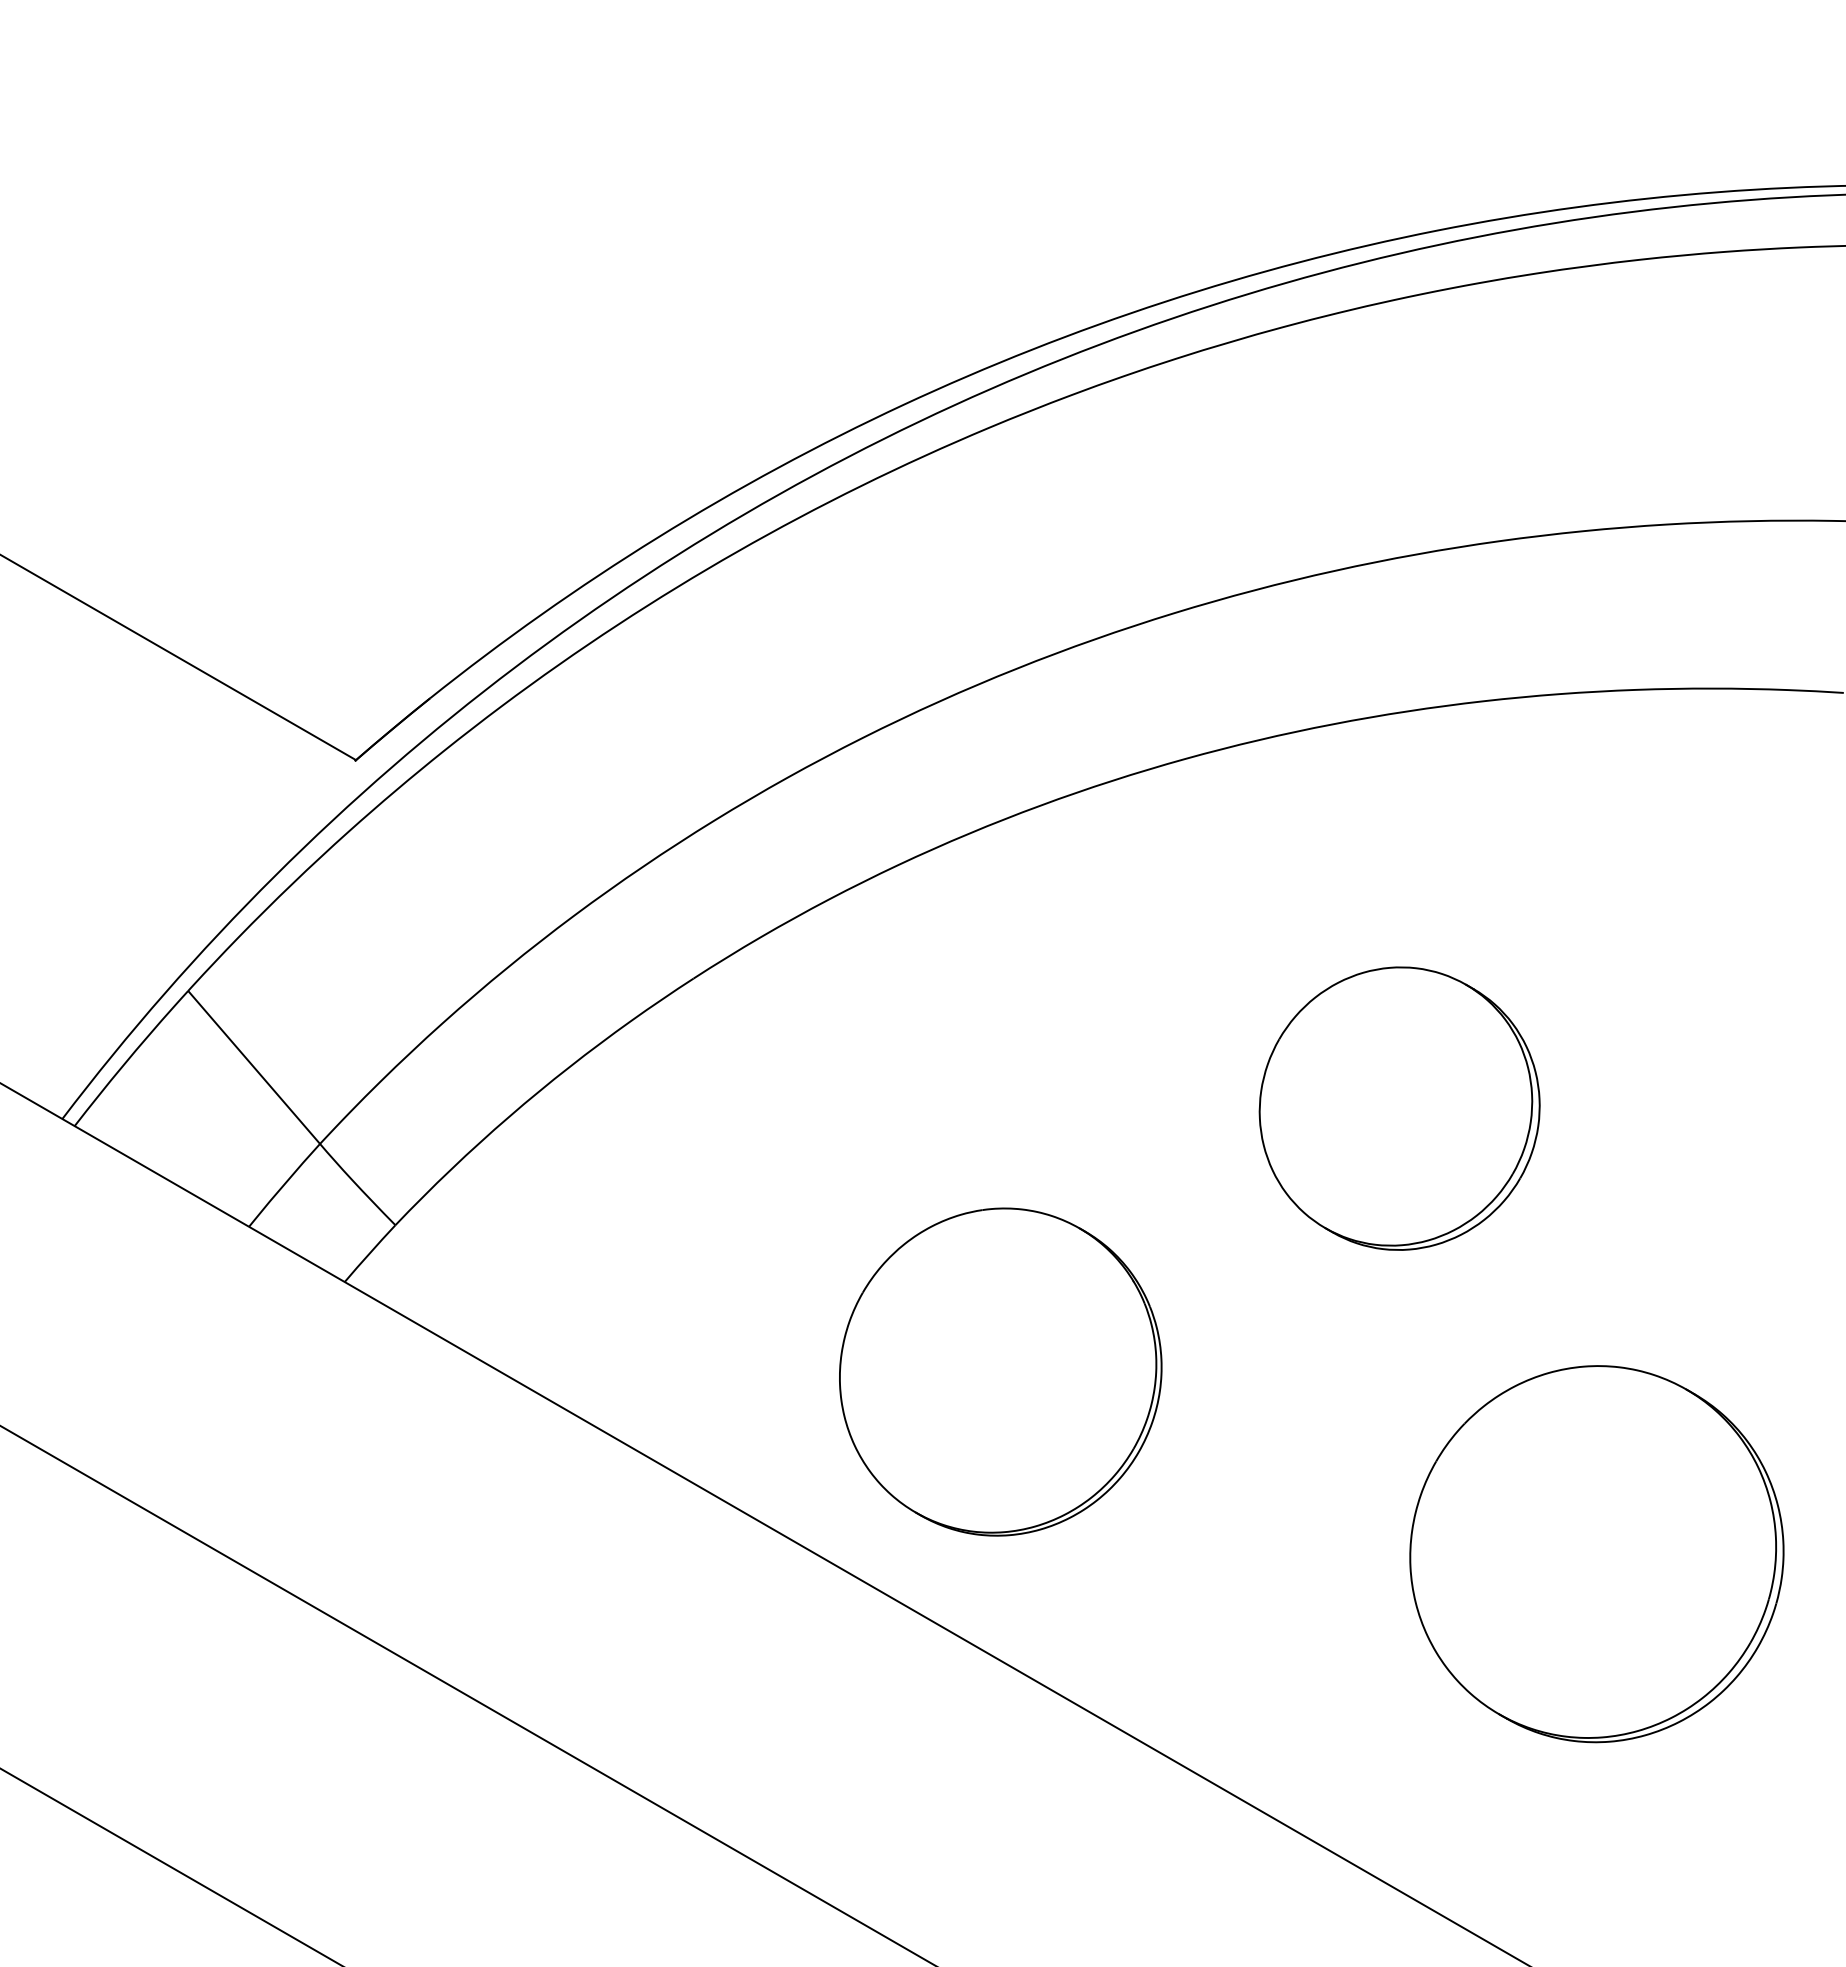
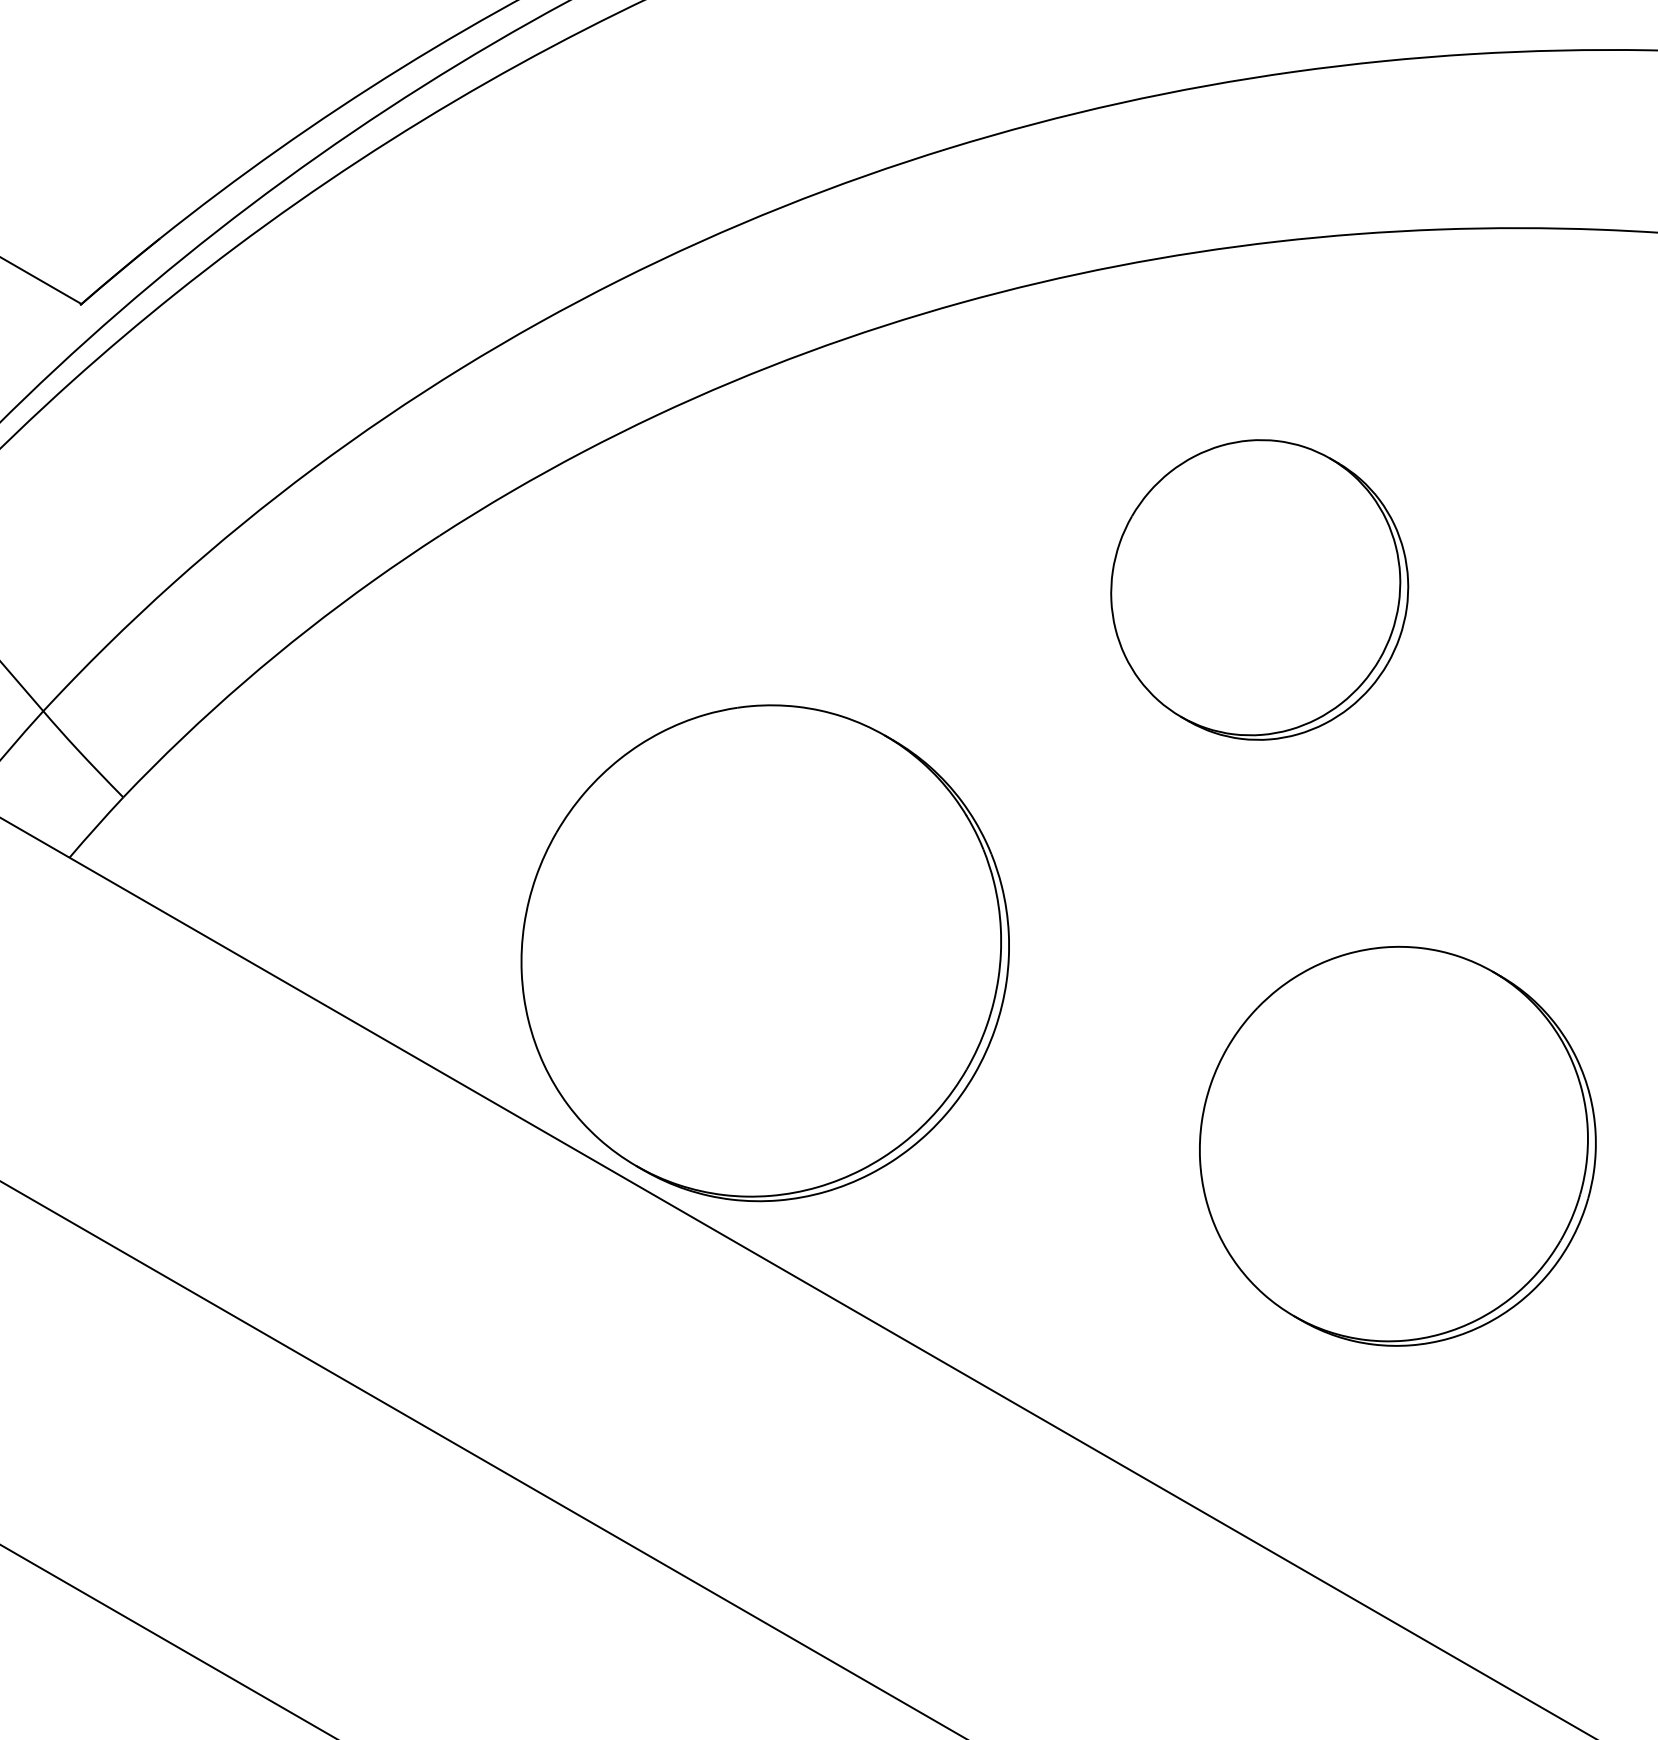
part: (1399, 1108) -> (1259, 589), moved
part: (1000, 1371) -> (765, 952), size x1.43

